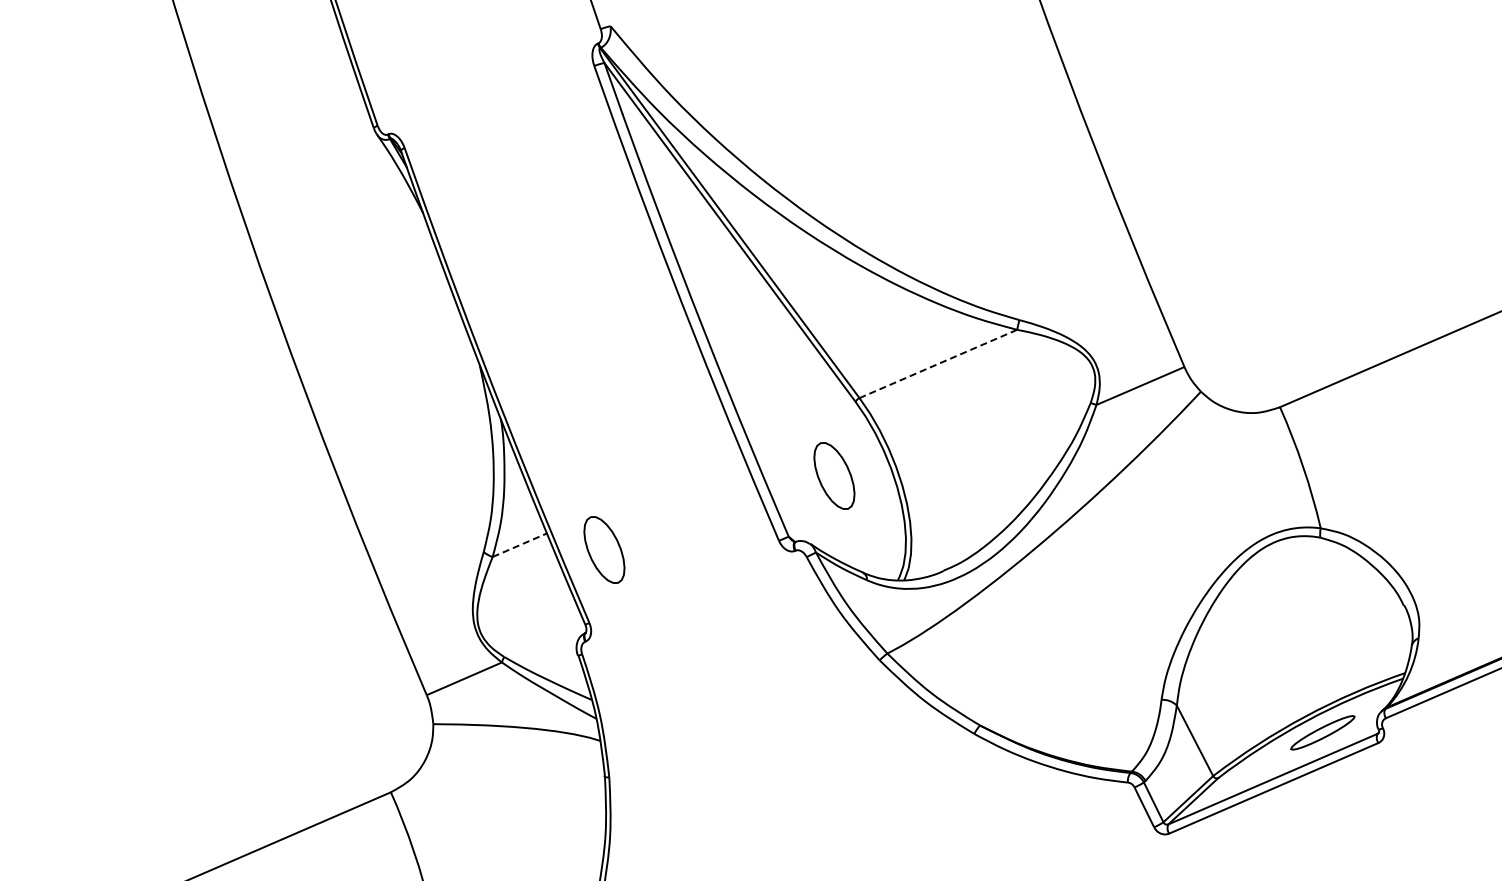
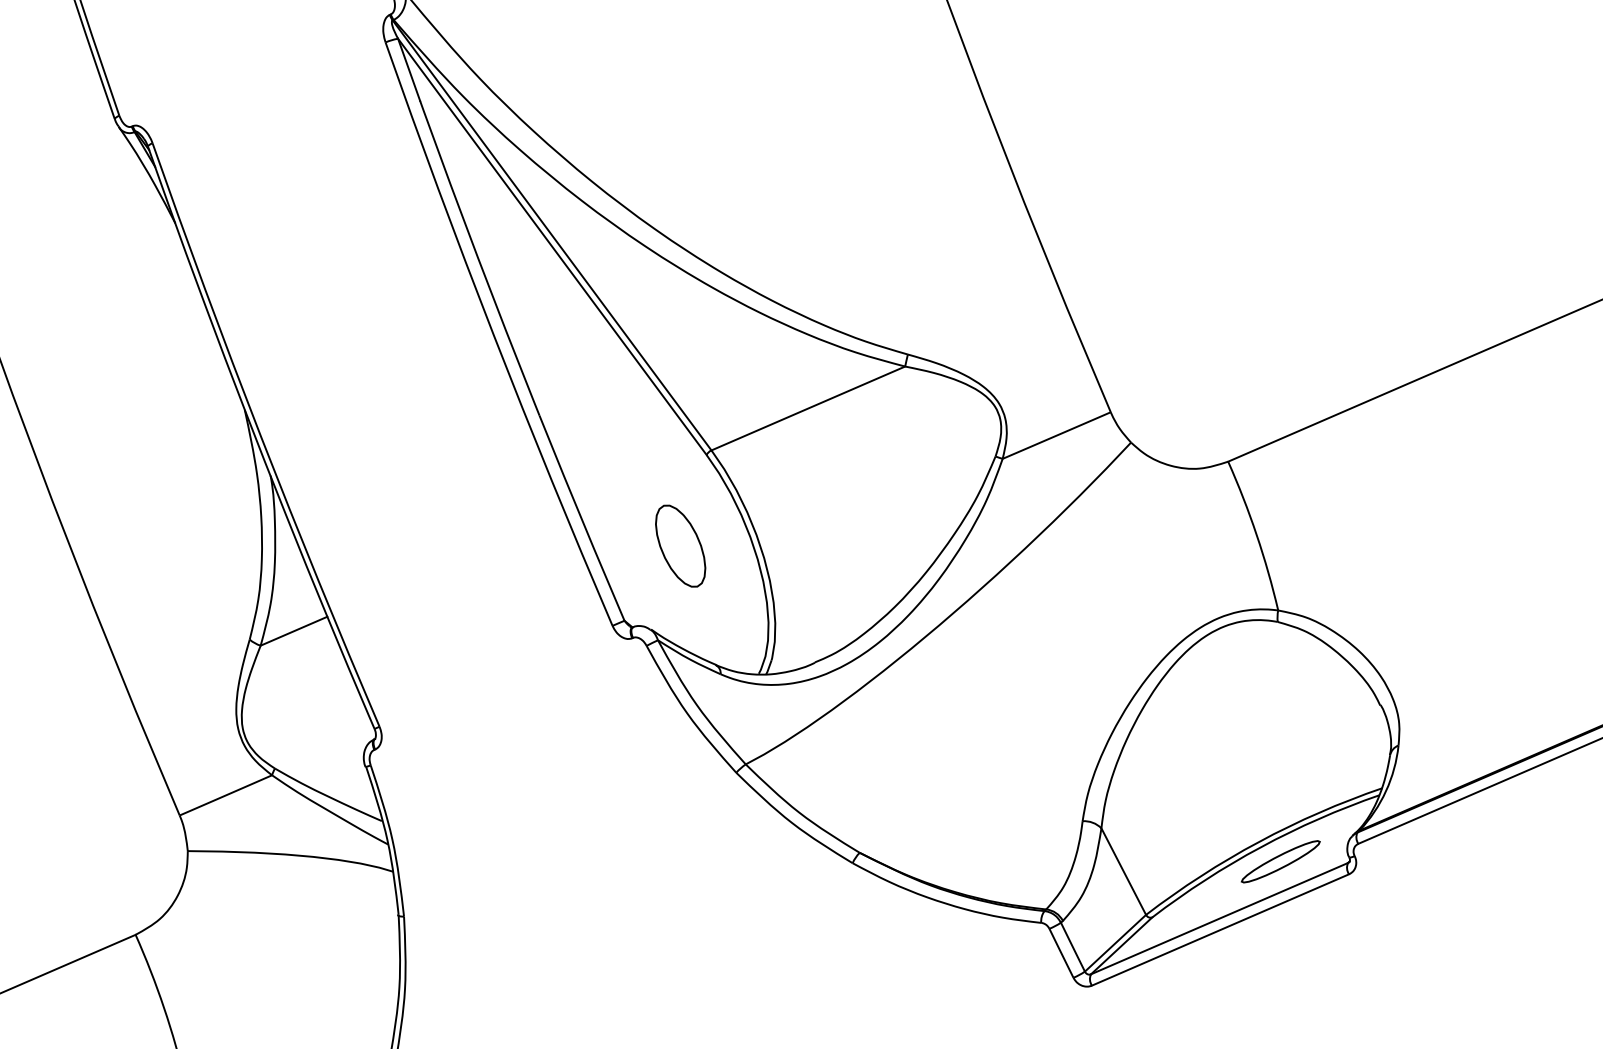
line: (938, 363) -> (808, 407), dashed -> solid
line: (519, 545) -> (293, 631), dashed -> solid
part: (604, 549) -> (398, 636), removed

